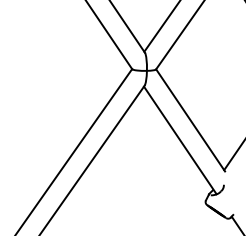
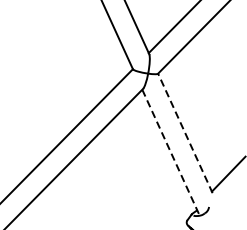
line: (190, 120) -> (185, 133), solid -> dashed
line: (180, 140) -> (171, 152), solid -> dashed

